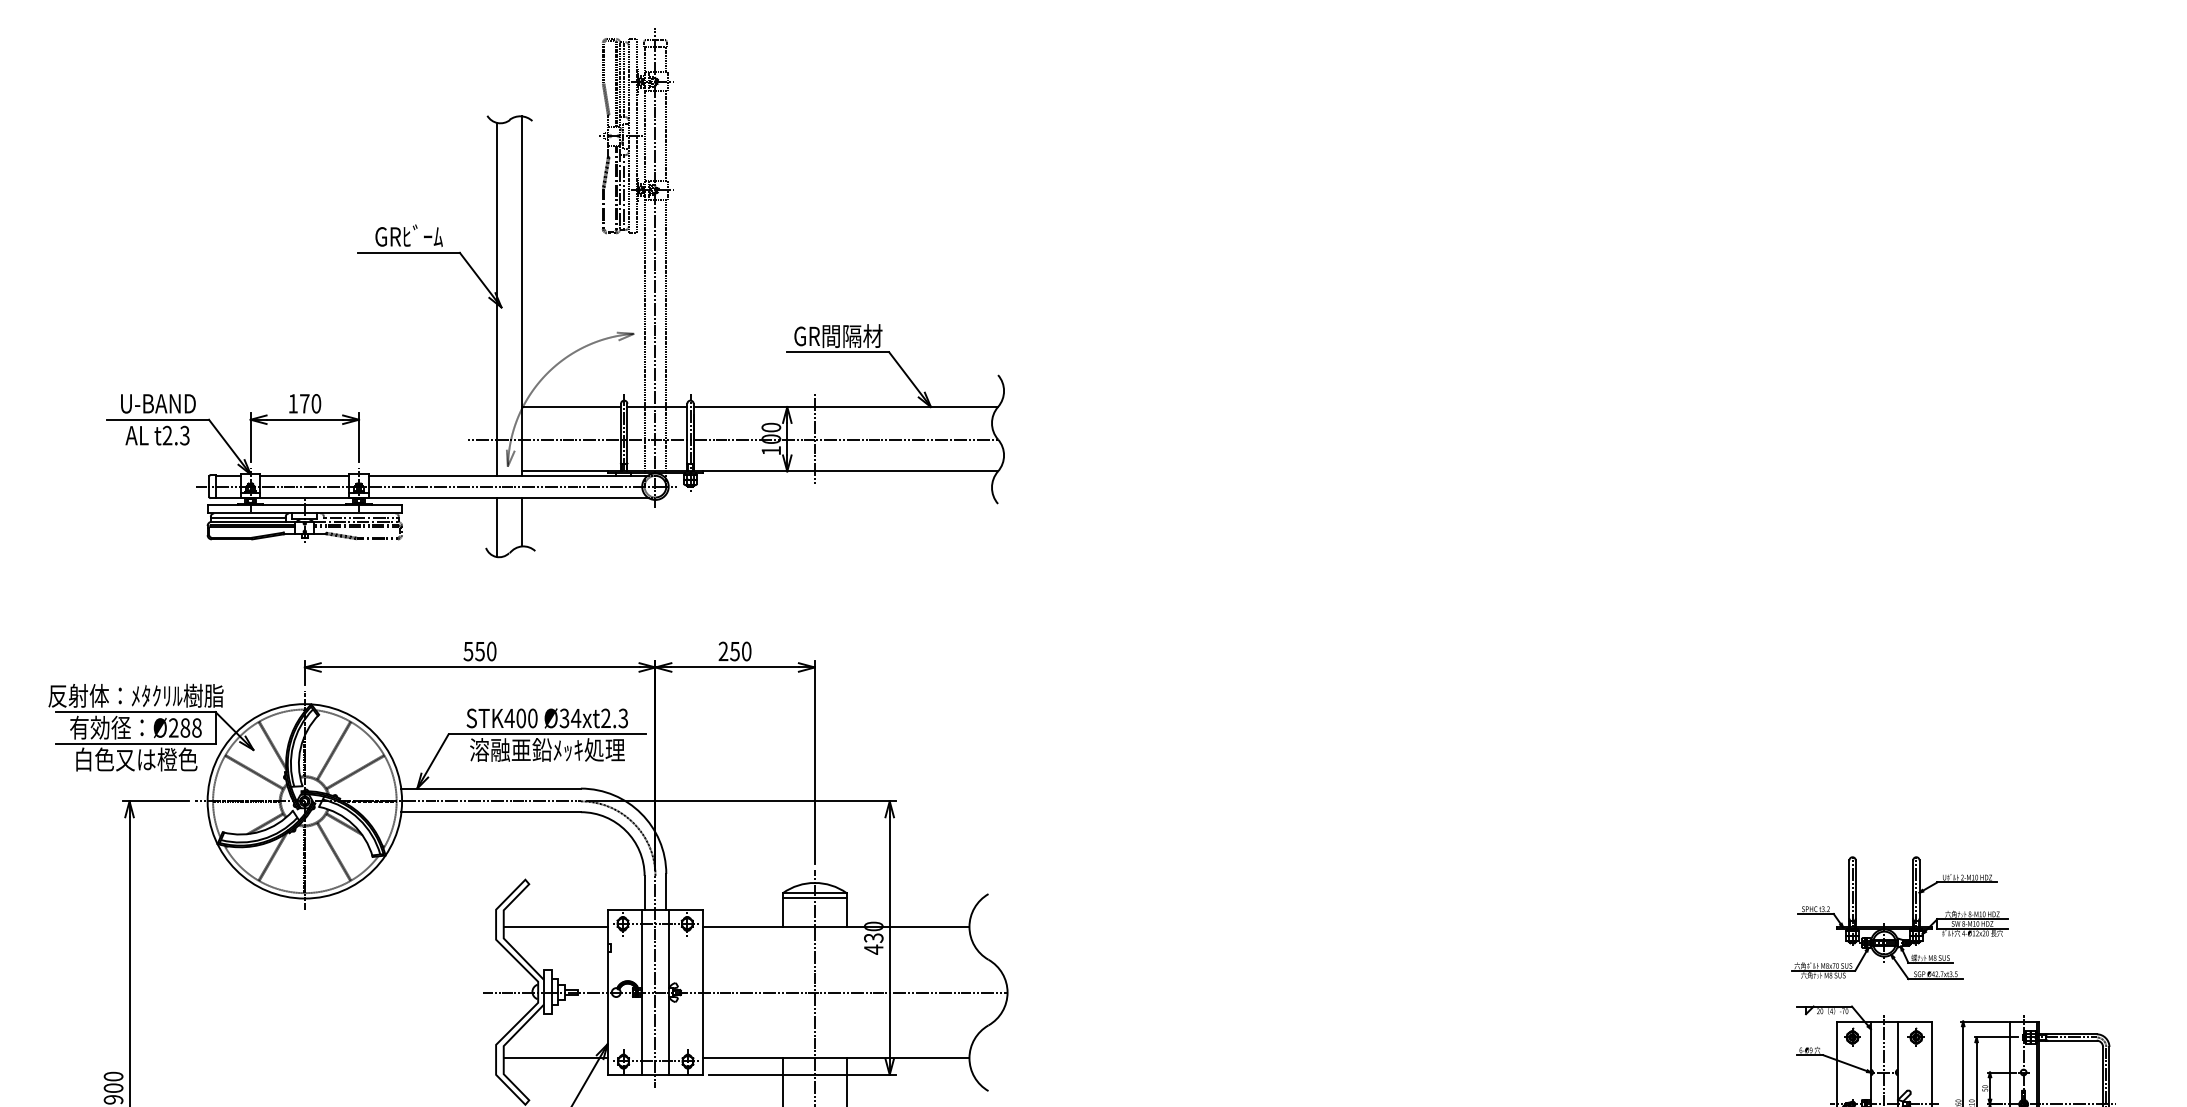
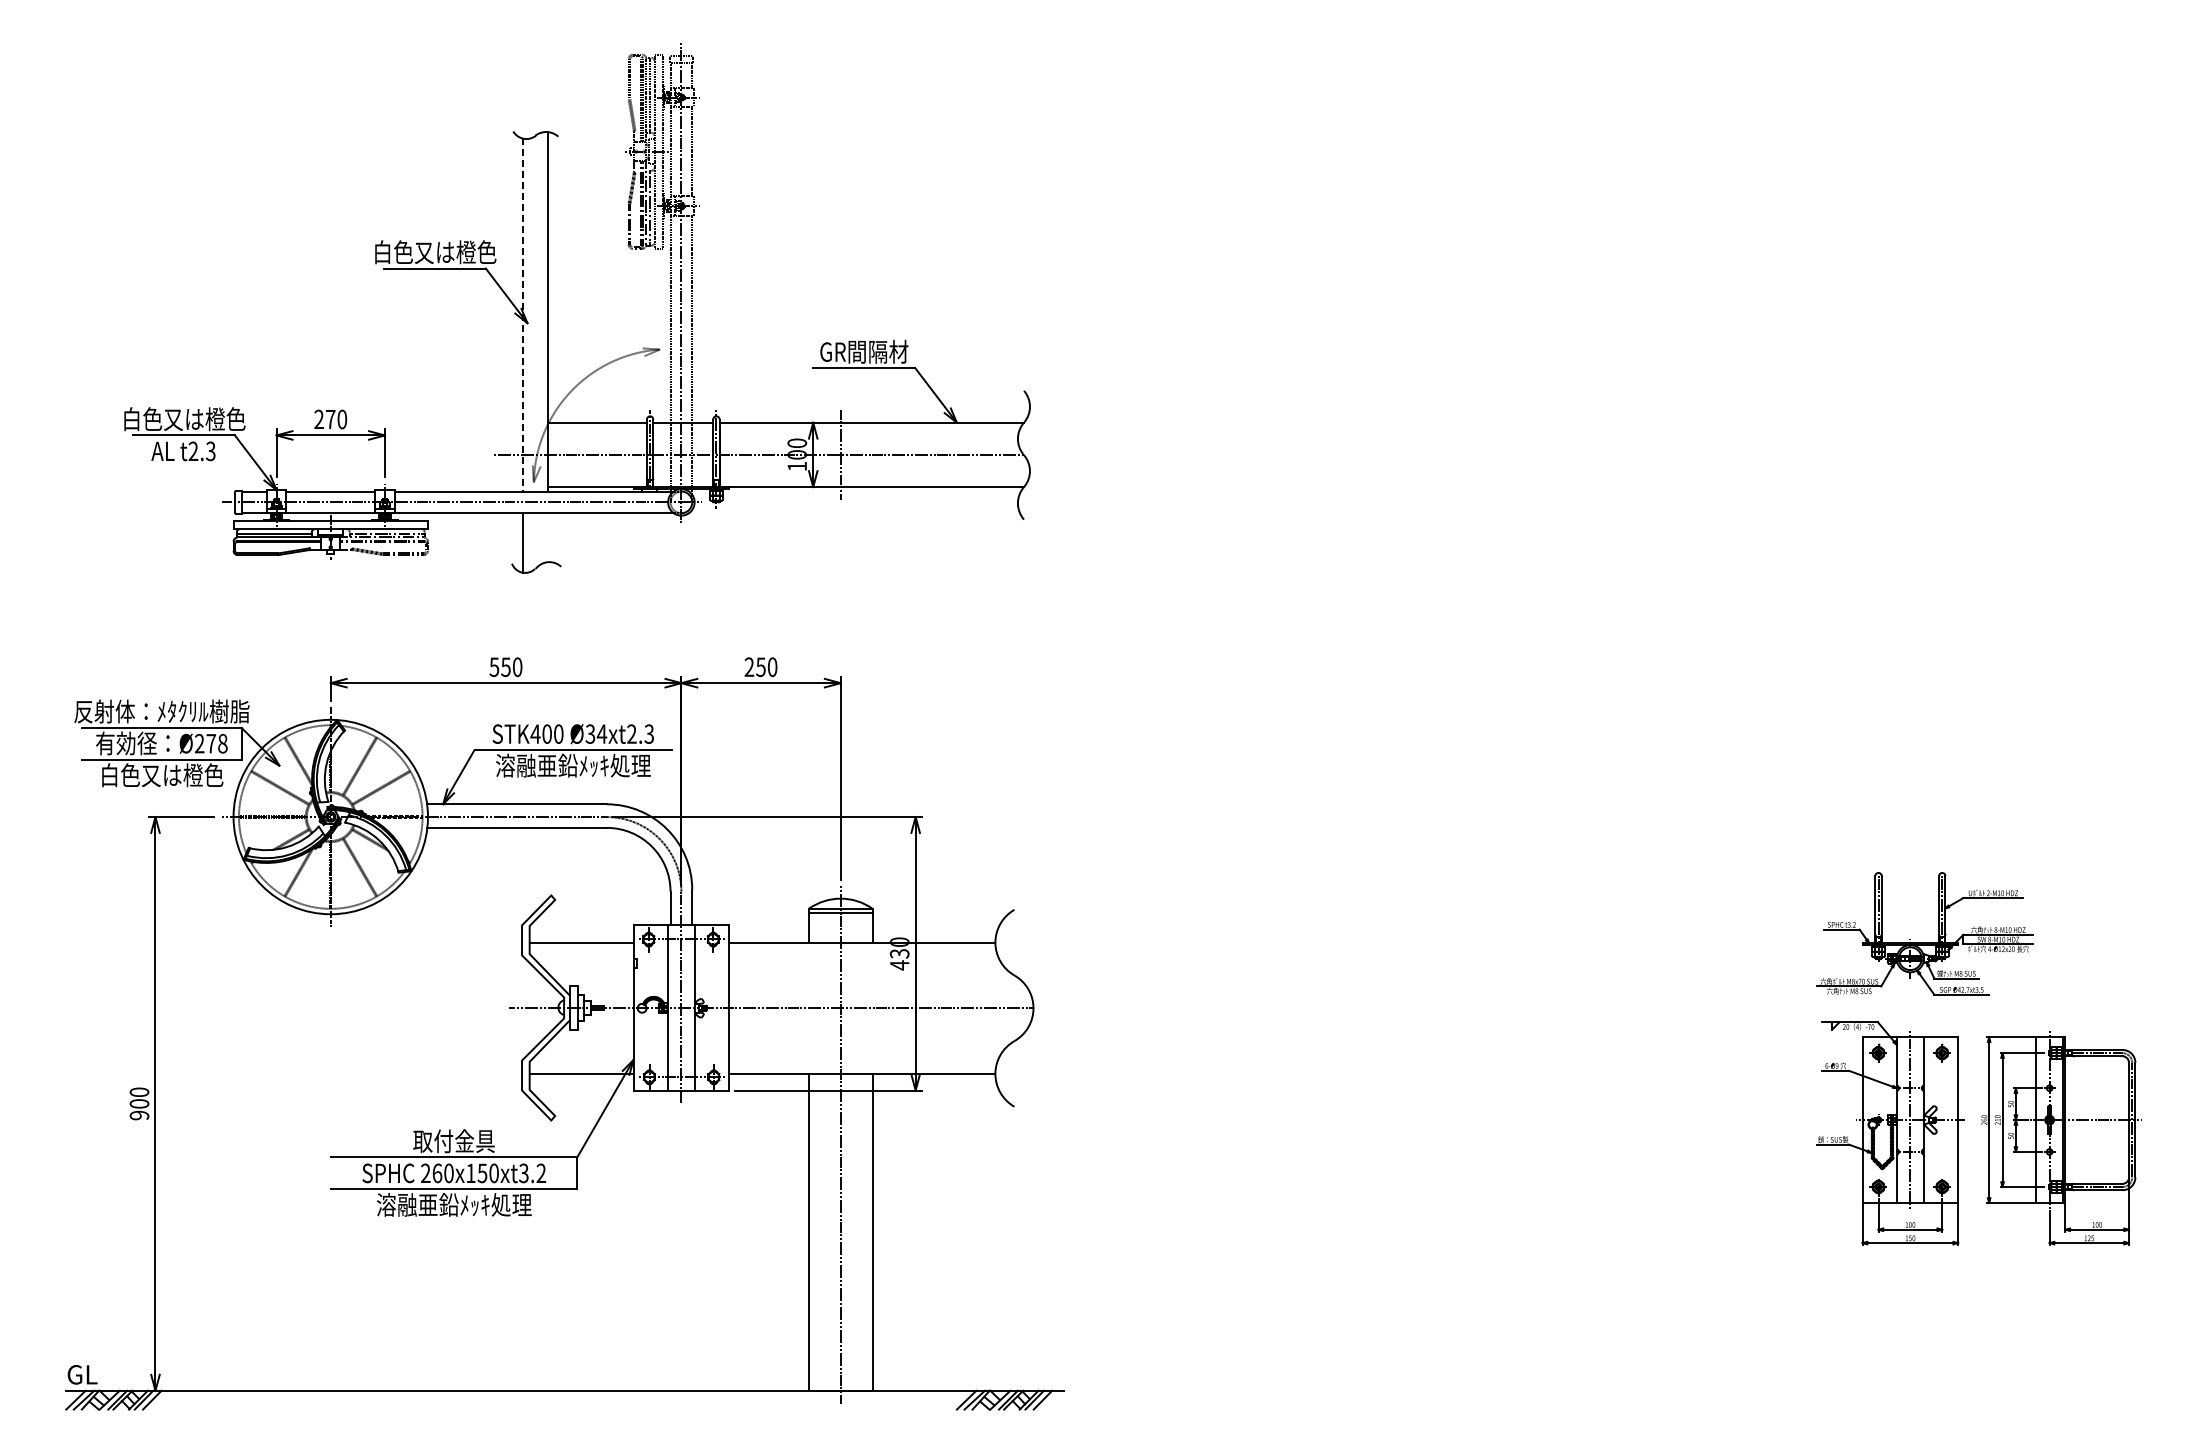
text: (409, 236) -> (435, 252), GRﾋﾞｰﾑ -> 白色又は橙色
line: (497, 298) -> (523, 314), solid -> dashed
text: (292, 402) -> (318, 418), 170 -> 270
text: (158, 403) -> (184, 419), U-BAND -> 白色又は橙色
line: (522, 521) -> (548, 537), removed
text: (185, 727) -> (211, 743), Ø288 -> Ø278

